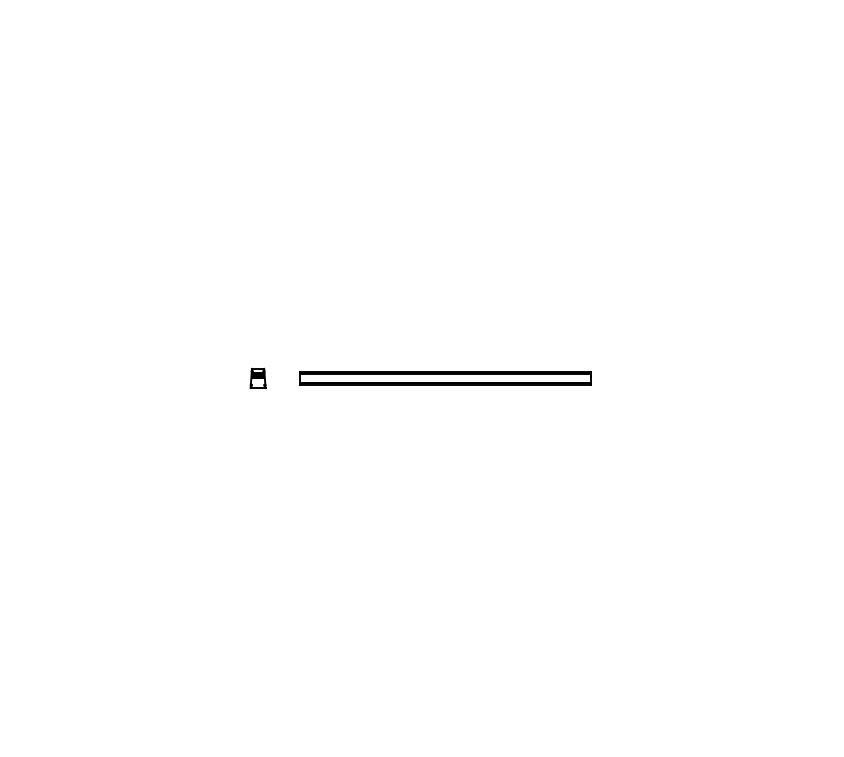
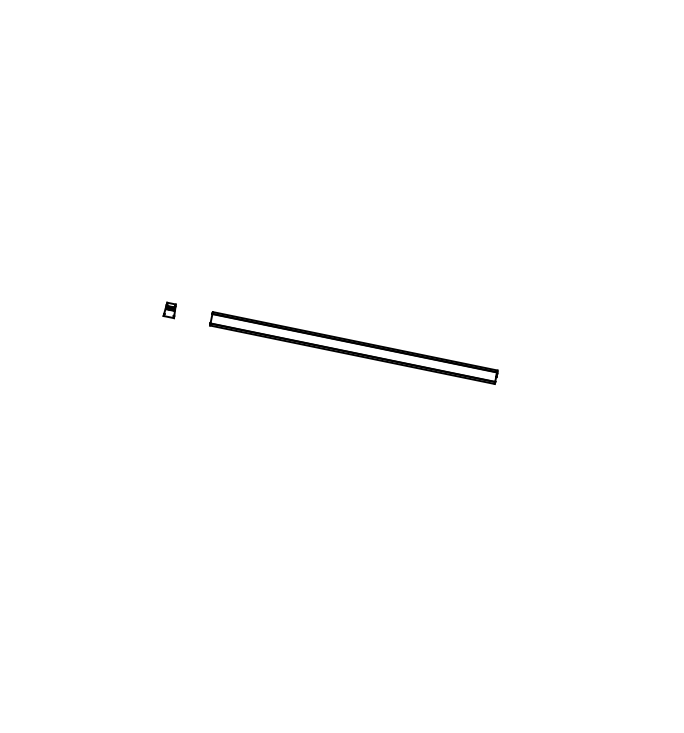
part: (257, 378) -> (169, 310), size x0.71

